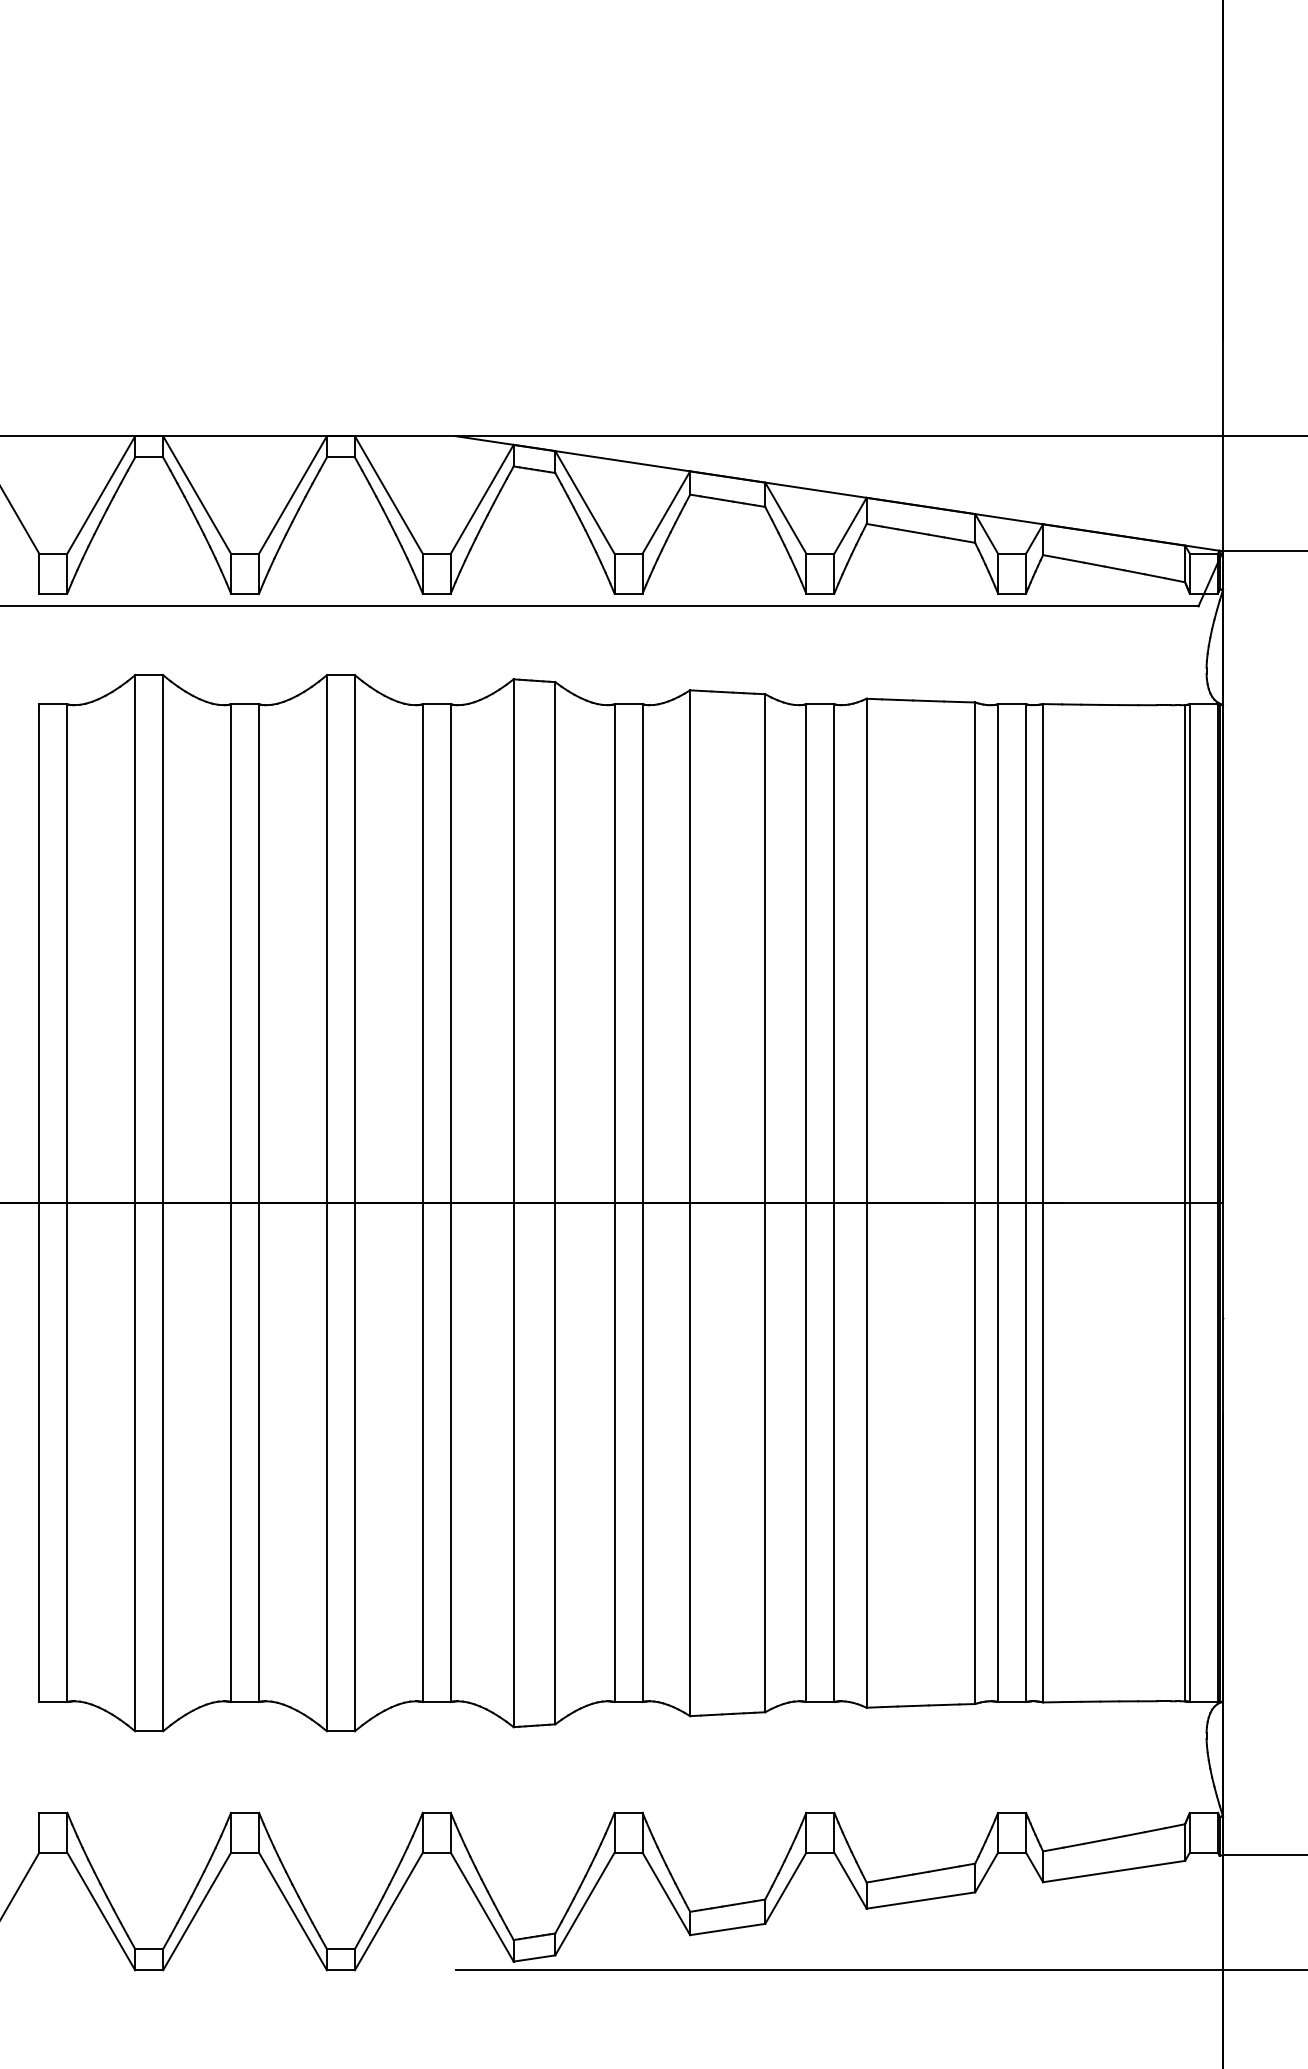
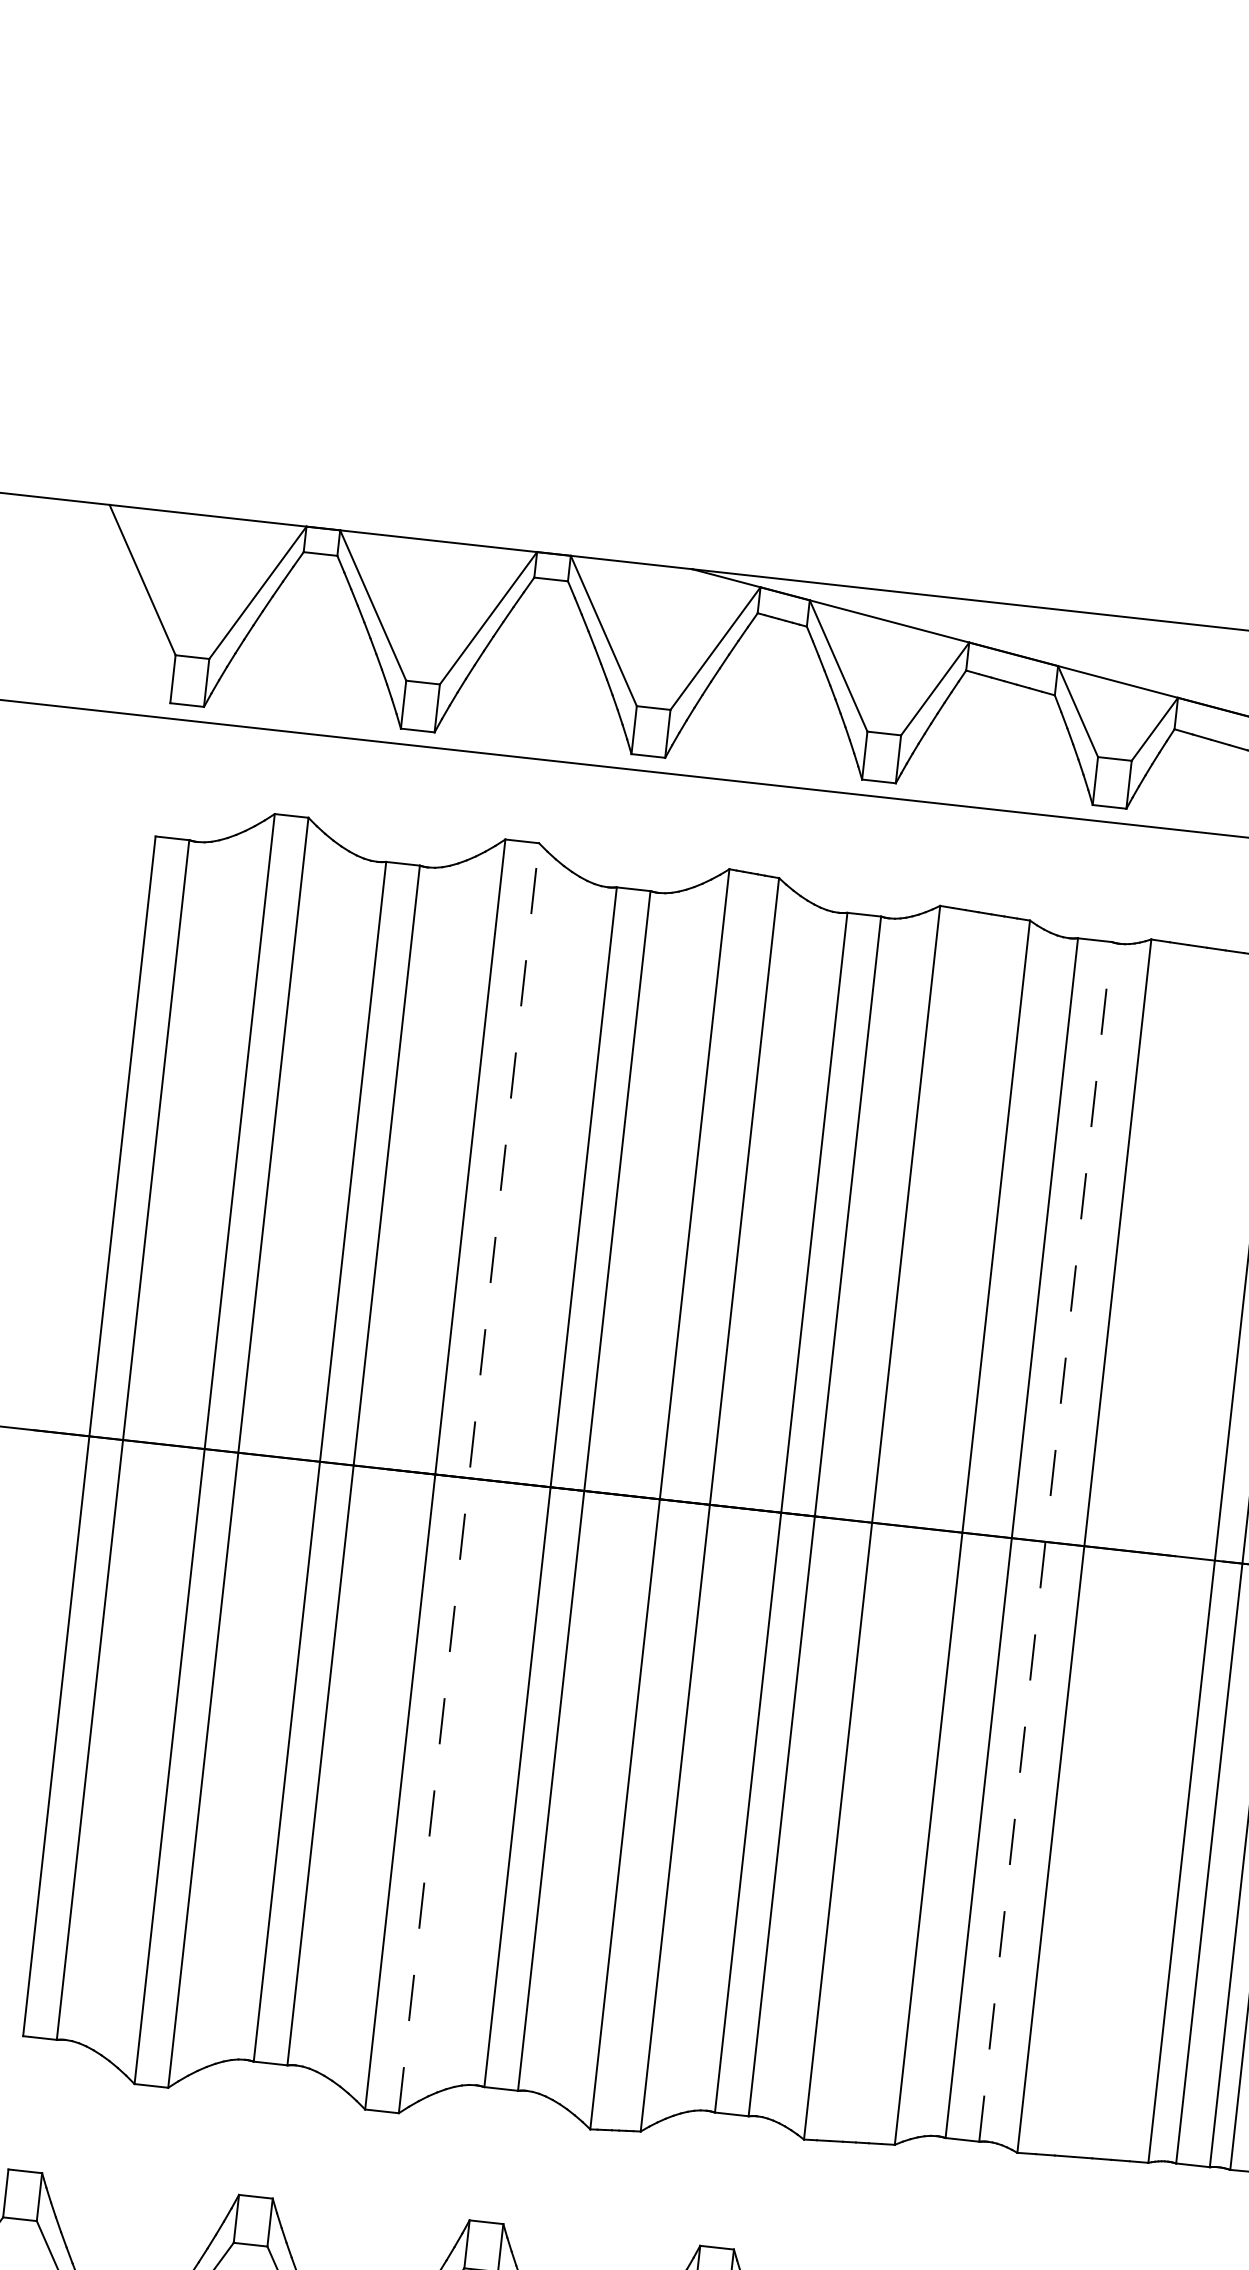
line: (354, 1202) -> (468, 1477), solid -> dashed
line: (834, 1203) -> (1045, 1542), solid -> dashed

